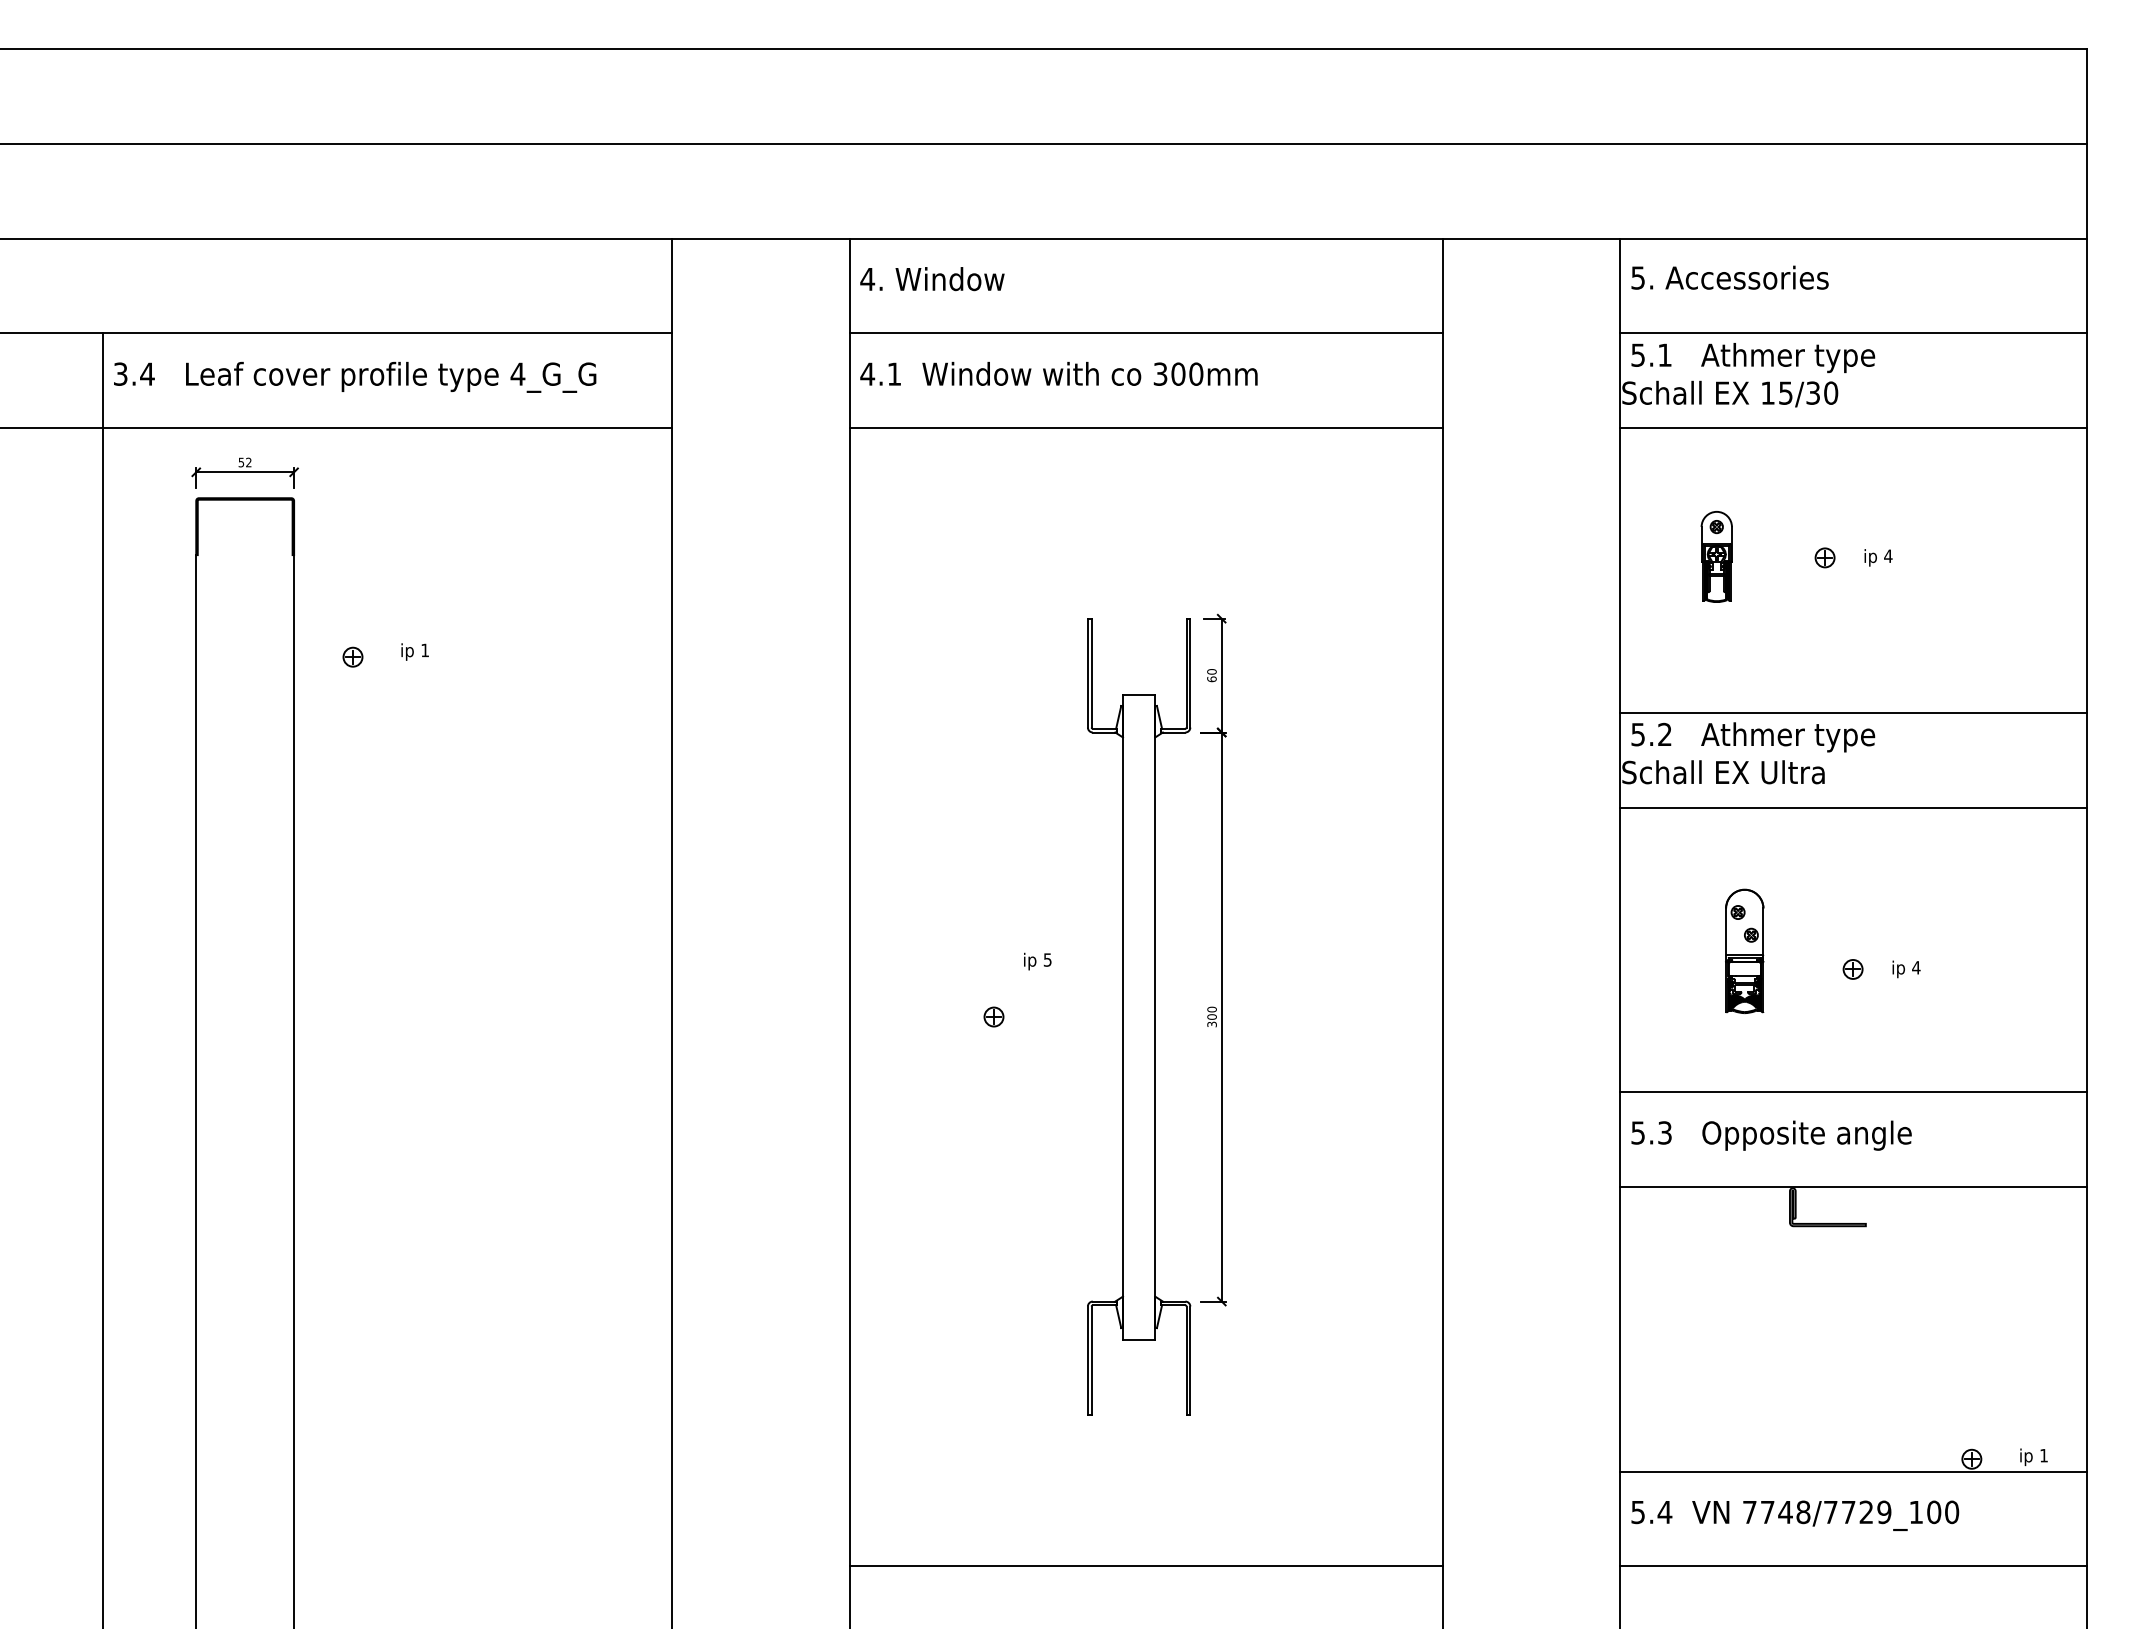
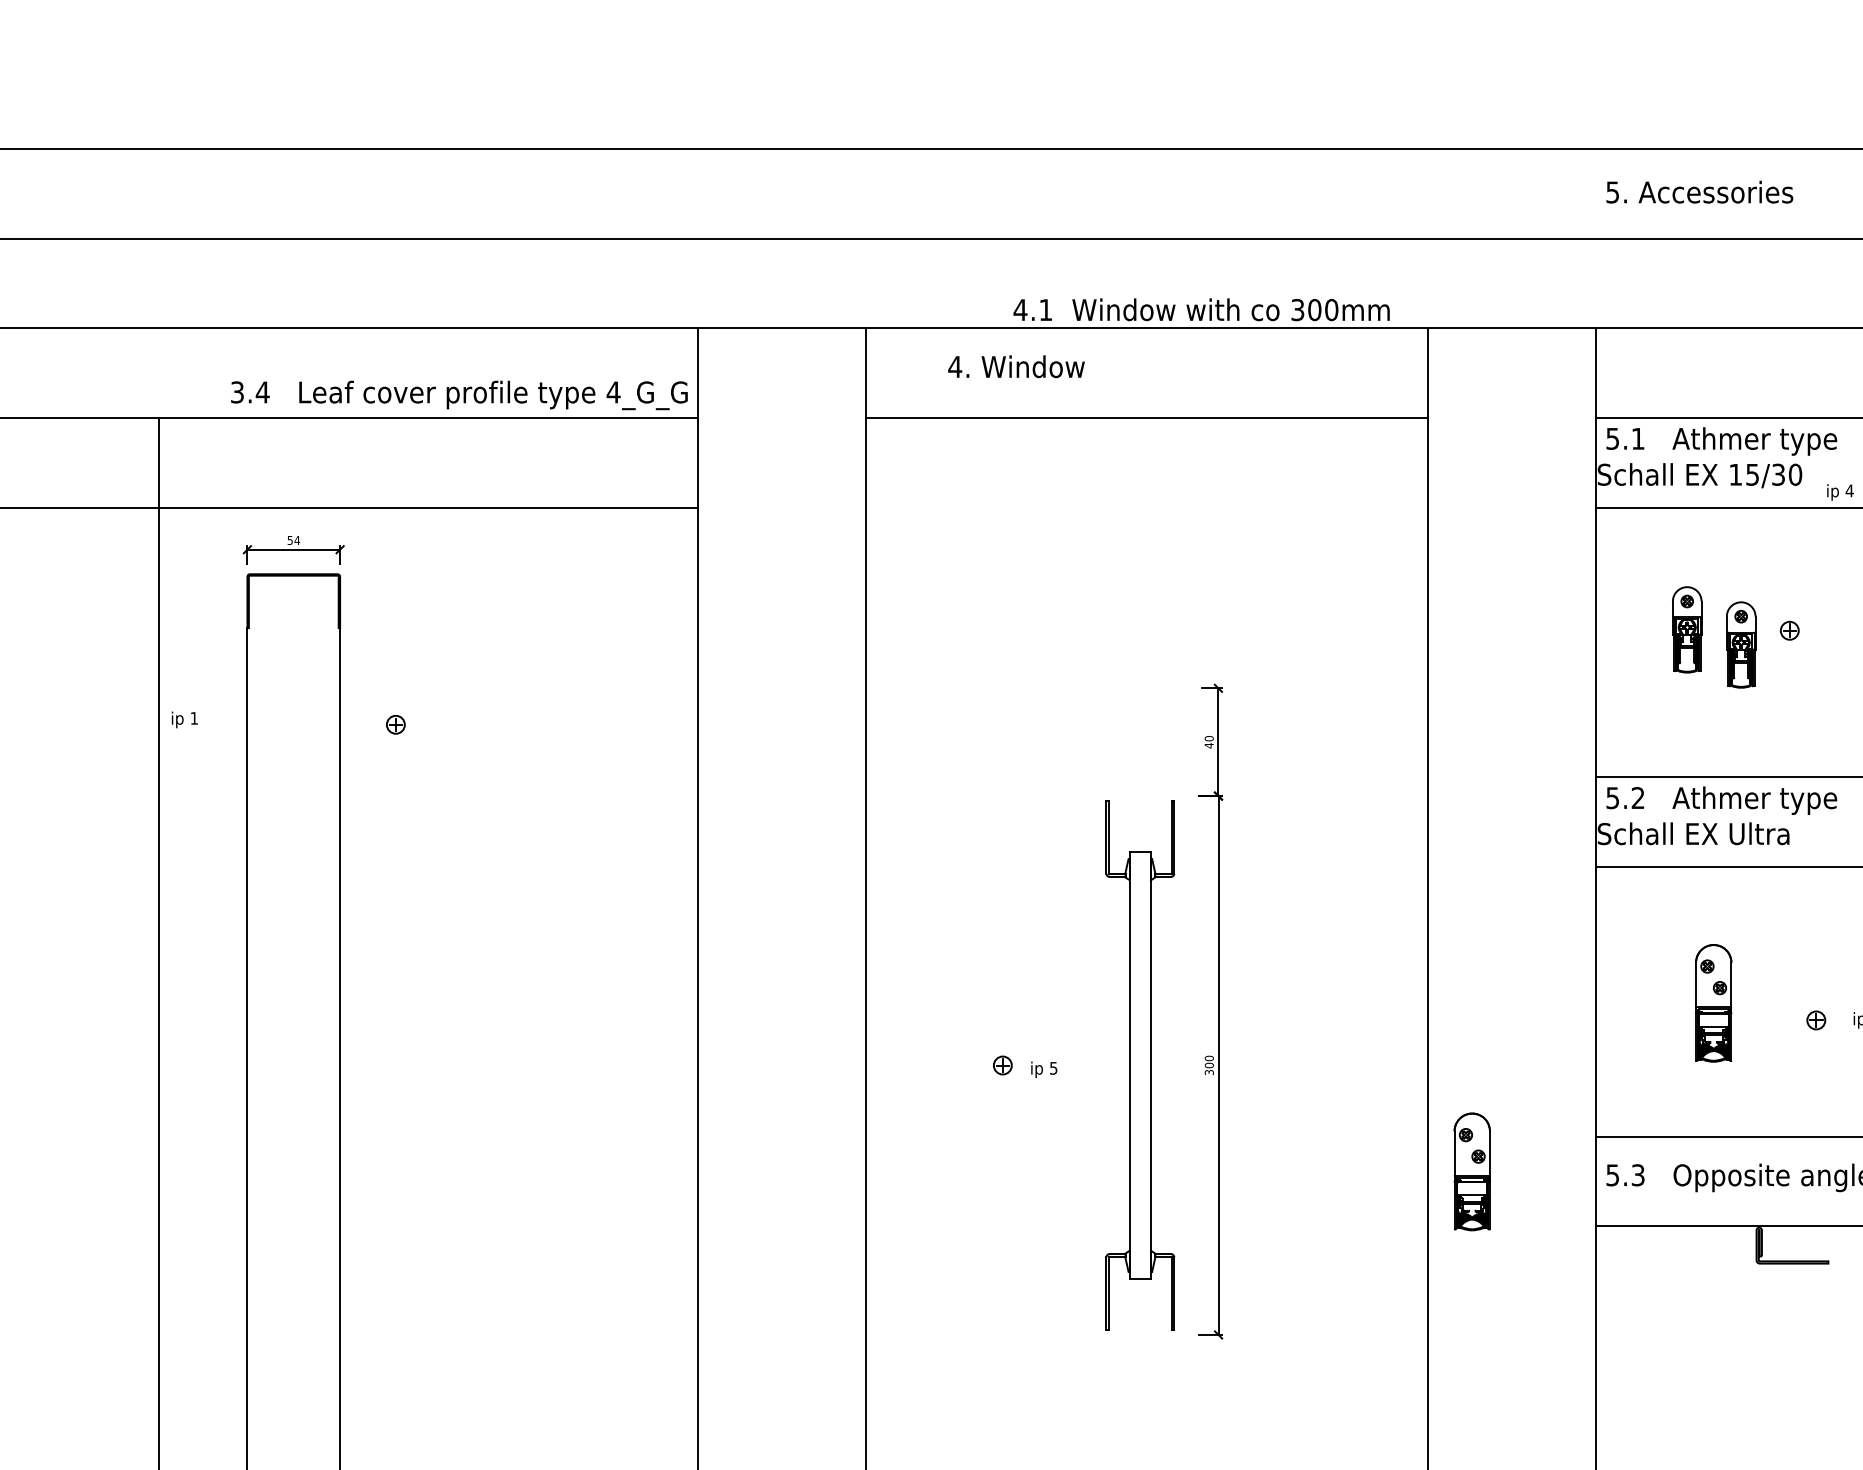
text: (1729, 277) -> (1699, 191), moved
text: (932, 279) -> (1016, 367), moved
text: (1058, 373) -> (1201, 309), moved
text: (355, 376) -> (459, 394), moved
line: (1145, 428) -> (1146, 508), removed
text: (248, 462) -> (296, 540), 52 -> 54
text: (1878, 557) -> (1840, 492), moved
part: (1773, 572) -> (1740, 644), added
text: (414, 651) -> (184, 719), moved
text: (1211, 679) -> (1208, 745), 60 -> 40
text: (1037, 961) -> (1044, 1069), moved
part: (1139, 1016) -> (1140, 1065), size x0.7
part: (1489, 1128) -> (1472, 1171), added

